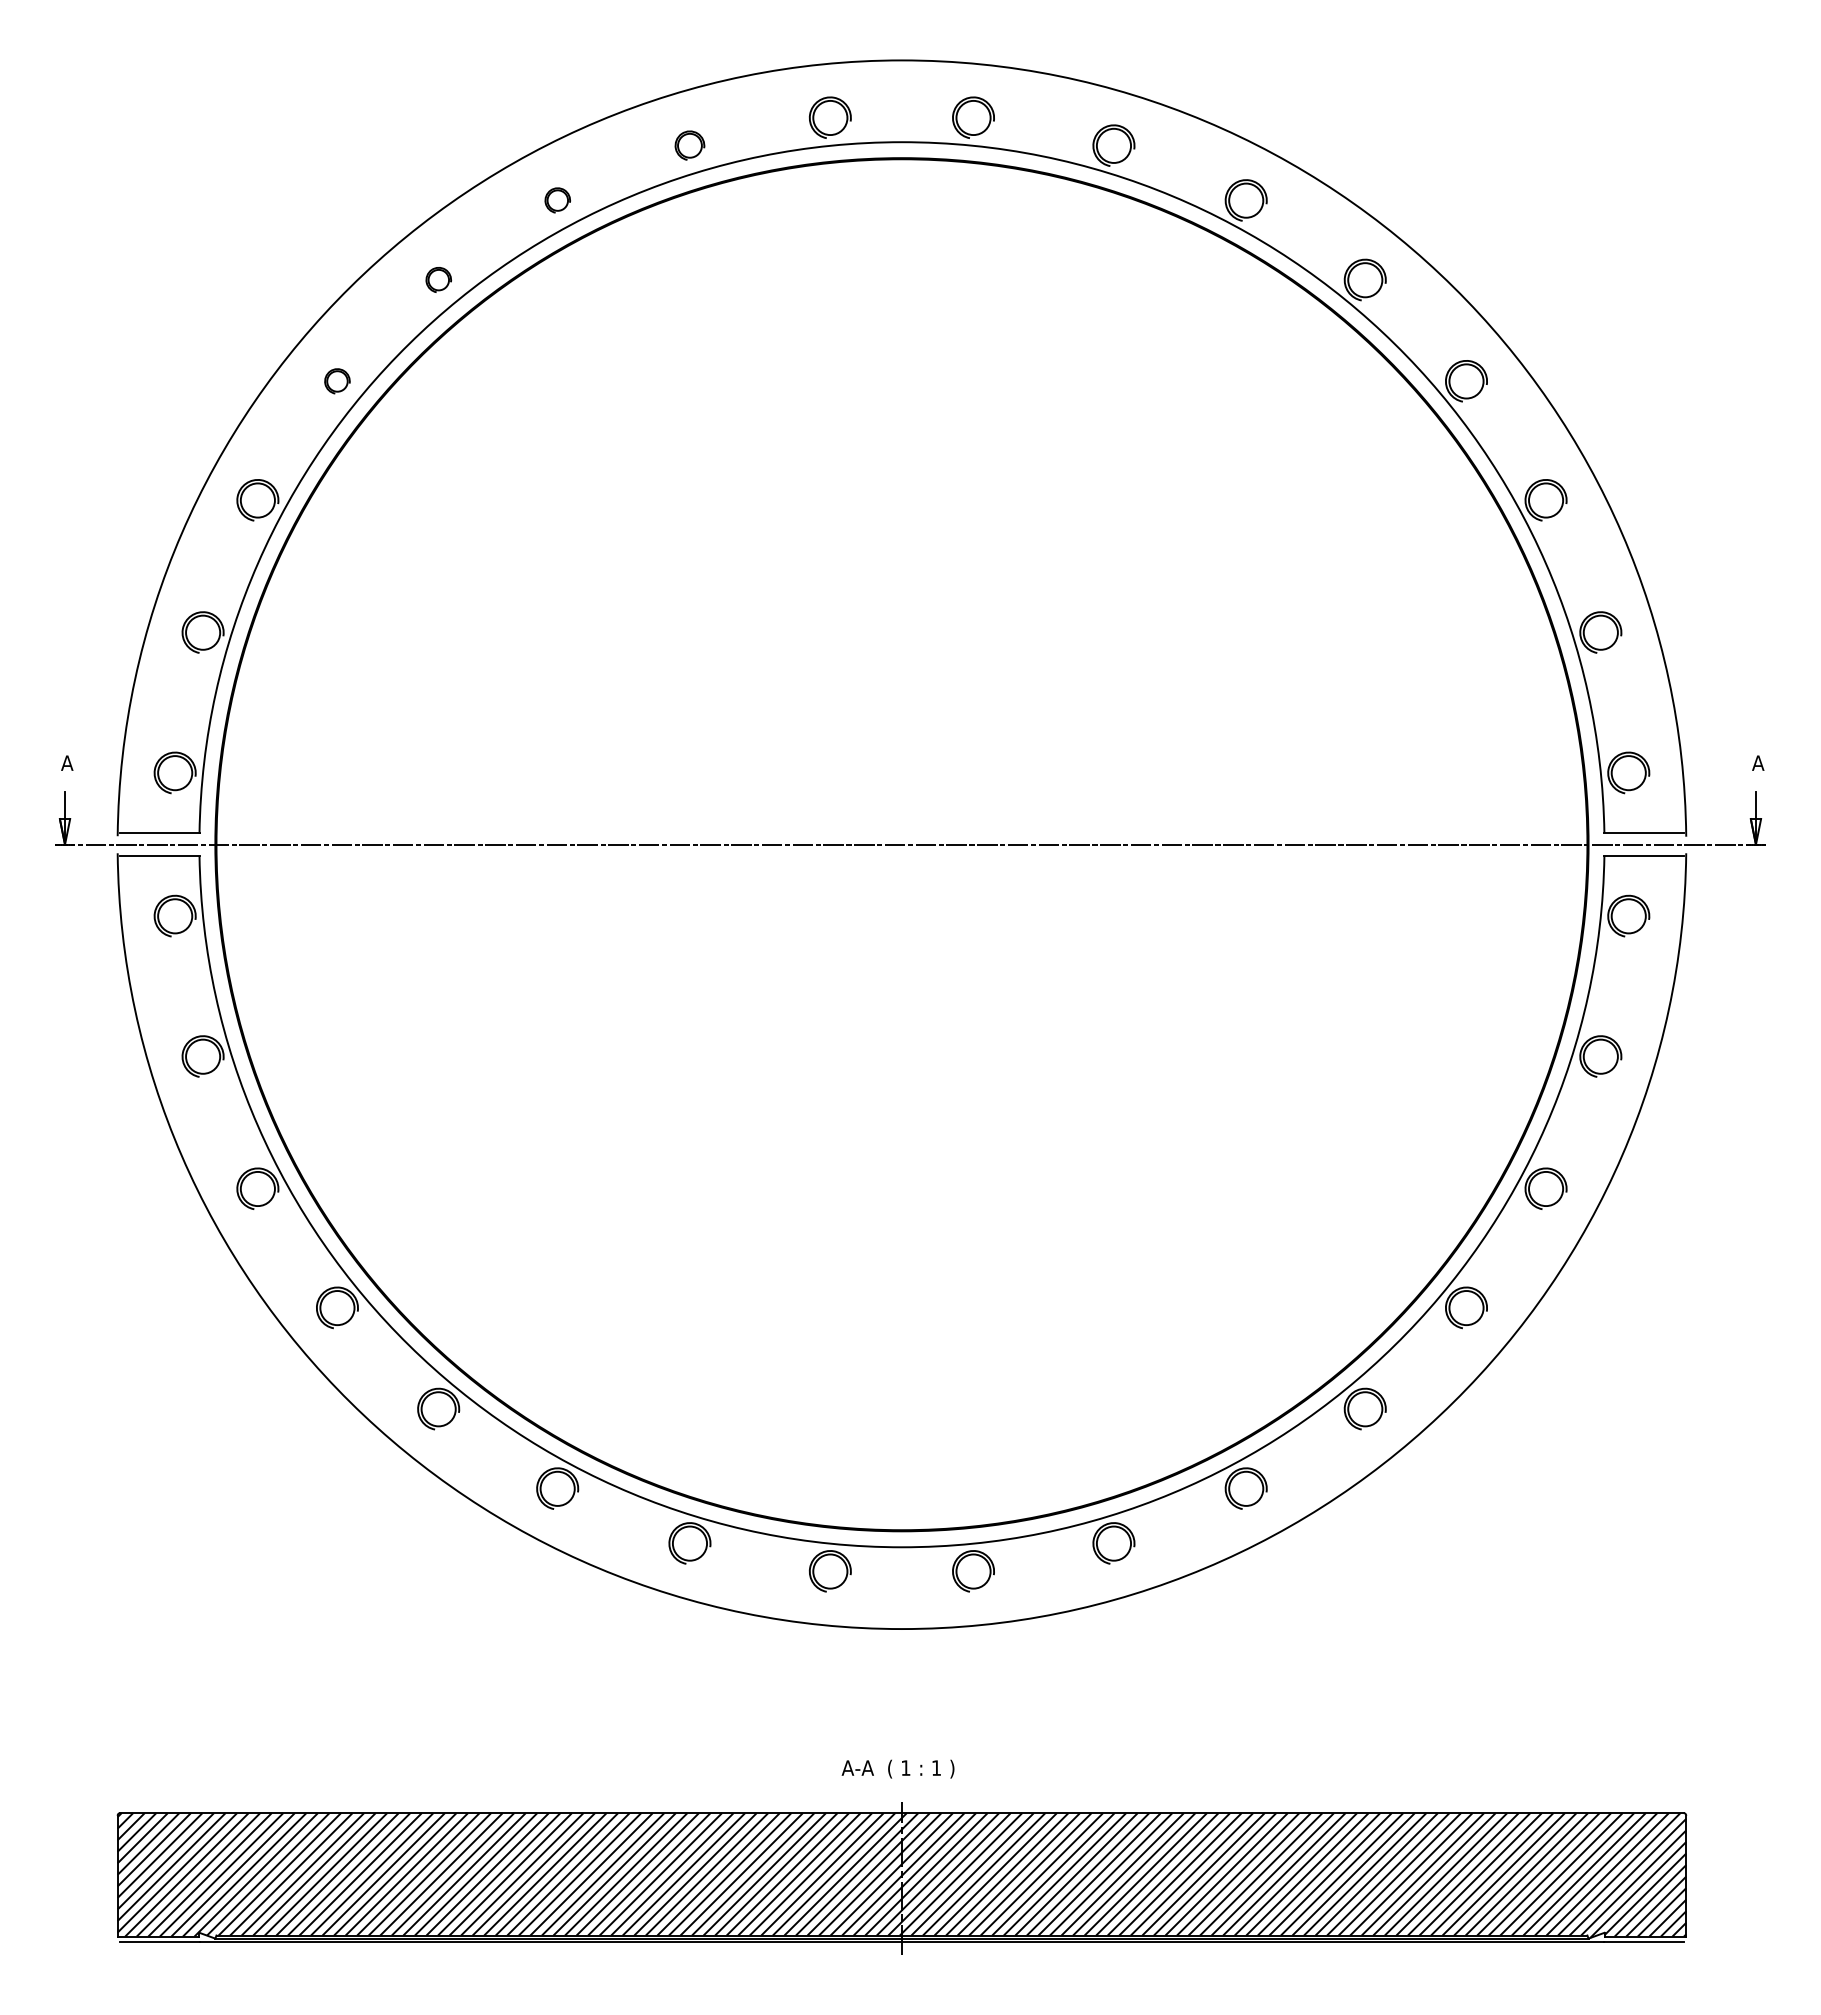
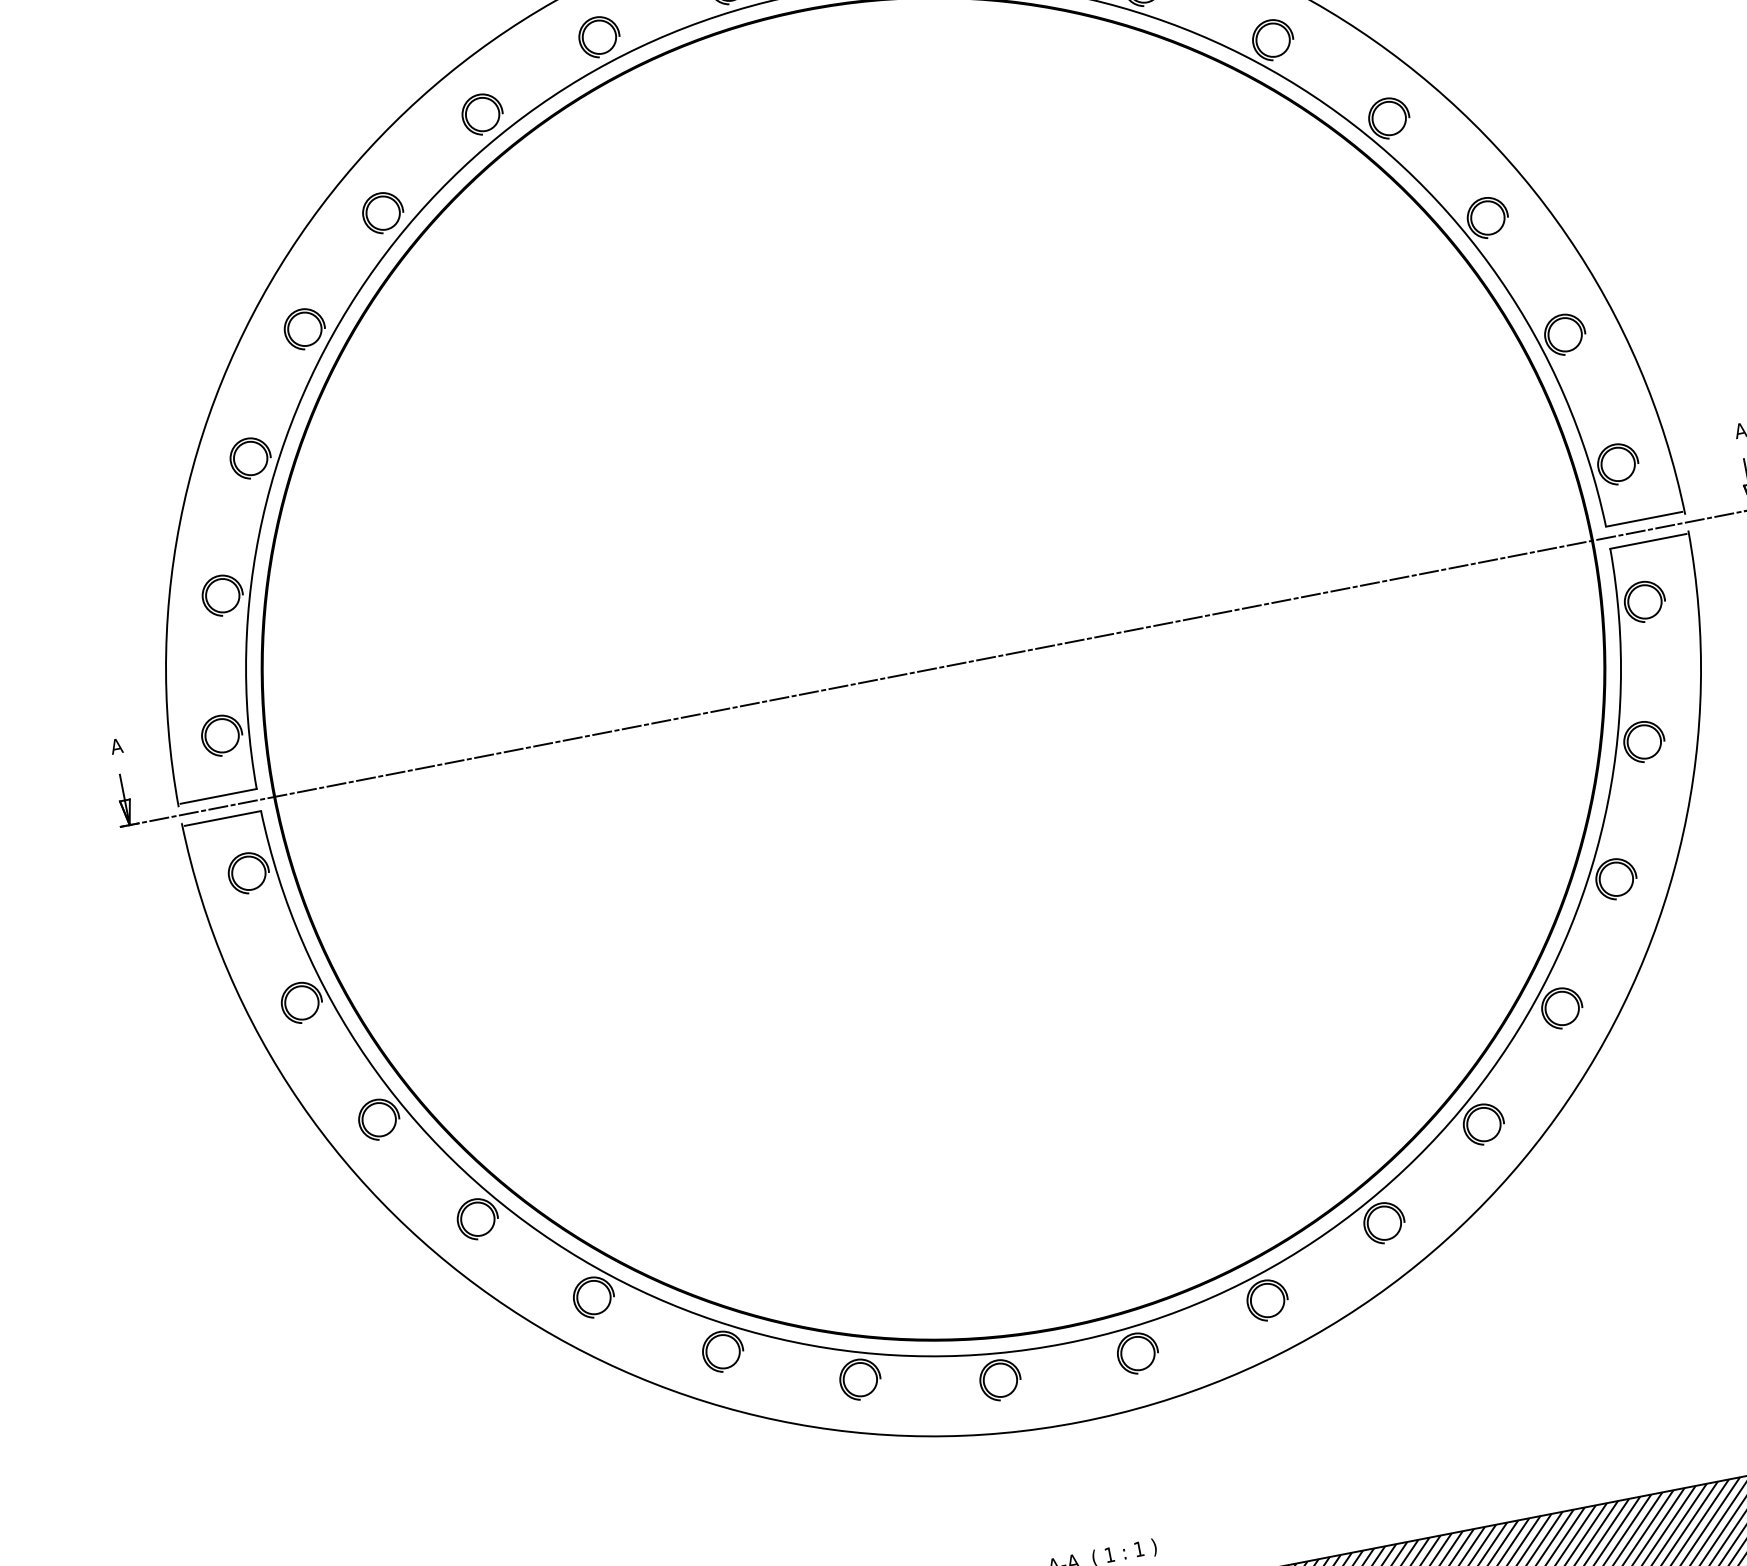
part: (689, 145) -> (598, 36), size x1.43
part: (557, 200) -> (482, 114), size x1.67
part: (438, 279) -> (382, 212), size x1.67
part: (337, 381) -> (304, 329), size x1.67

